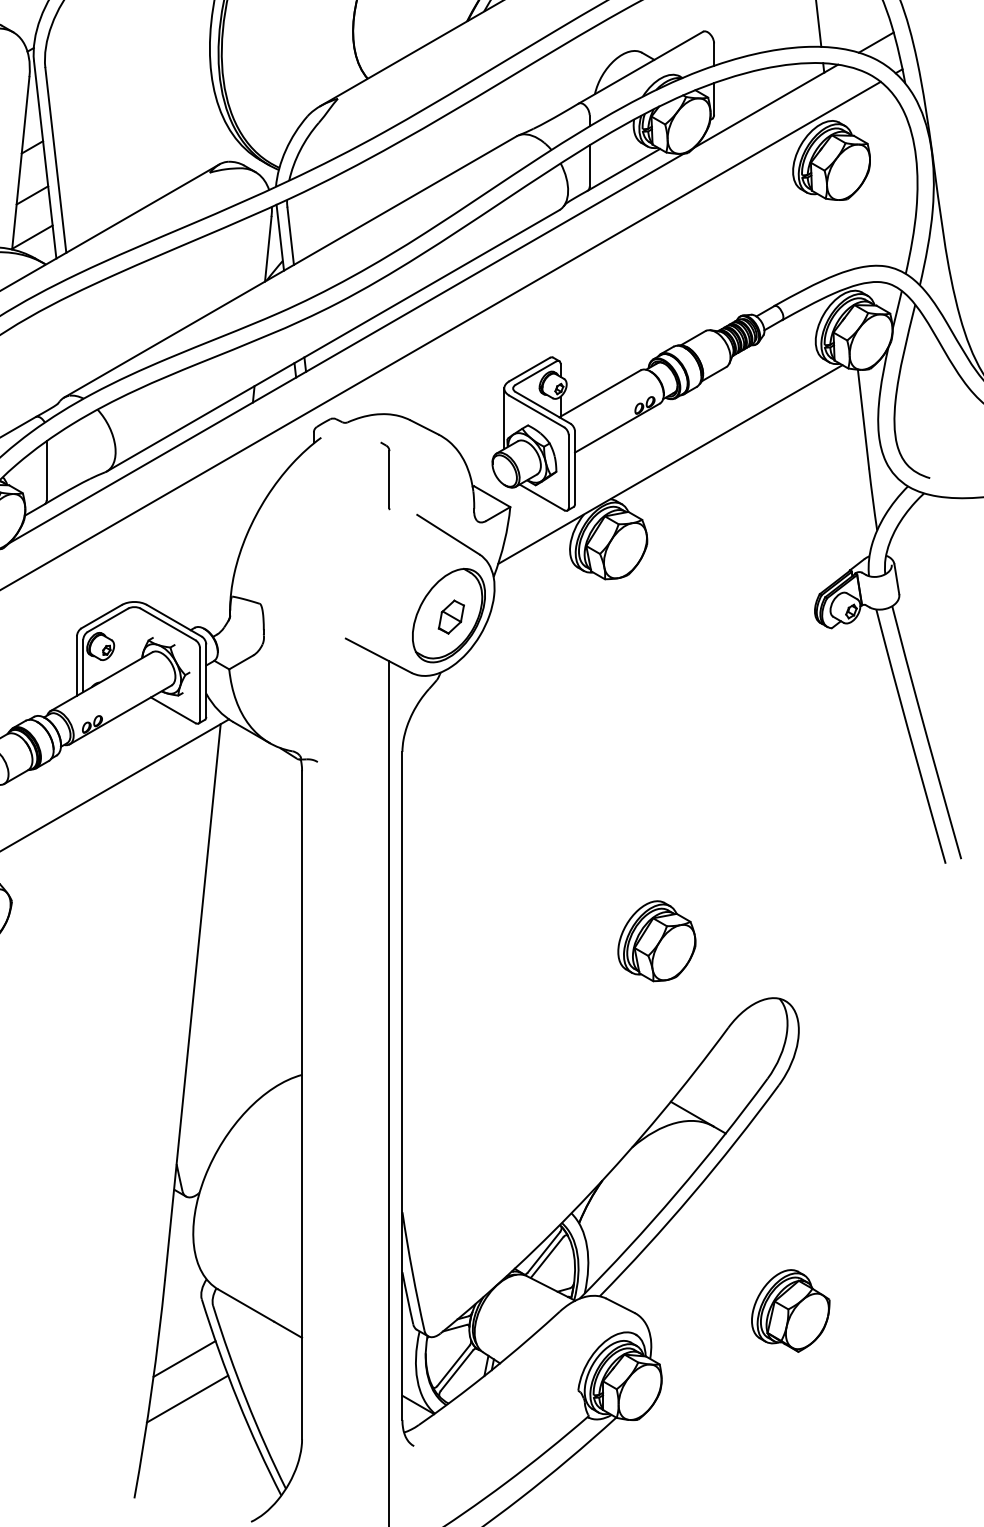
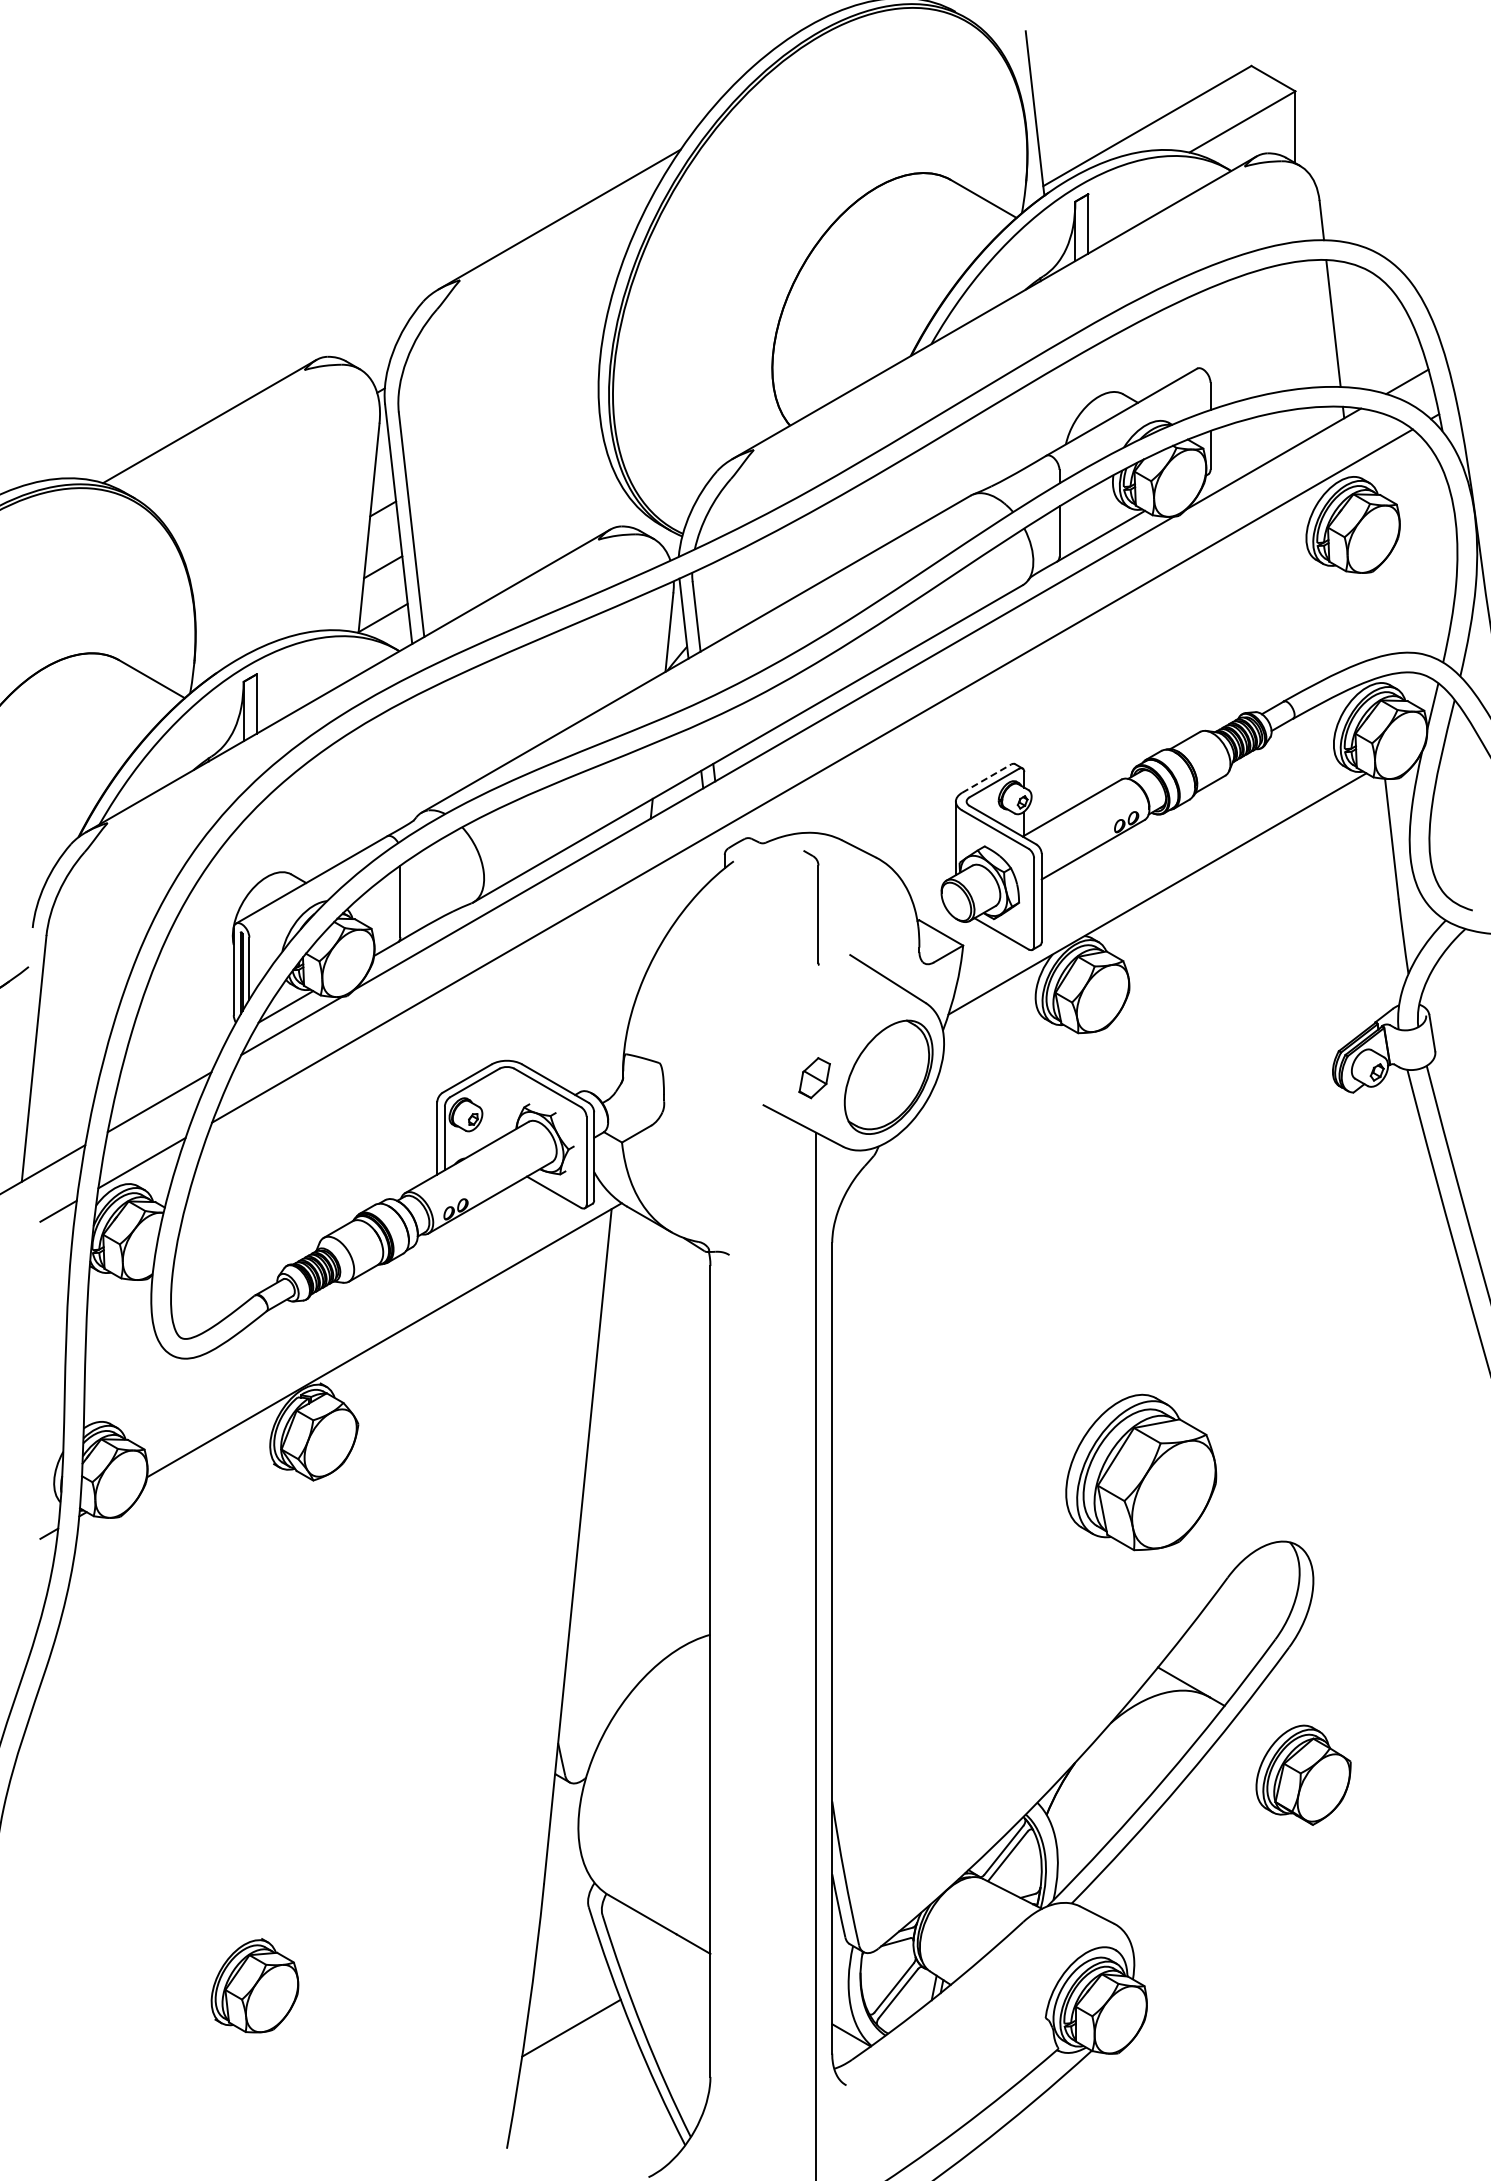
line: (530, 369) -> (987, 778), solid -> dashed
part: (385, 475) -> (811, 907), size x1.4
part: (451, 617) -> (814, 1078), moved
part: (656, 941) -> (1140, 1472), size x1.6
part: (790, 1310) -> (1303, 1774), moved
line: (184, 1358) -> (567, 1979), removed

